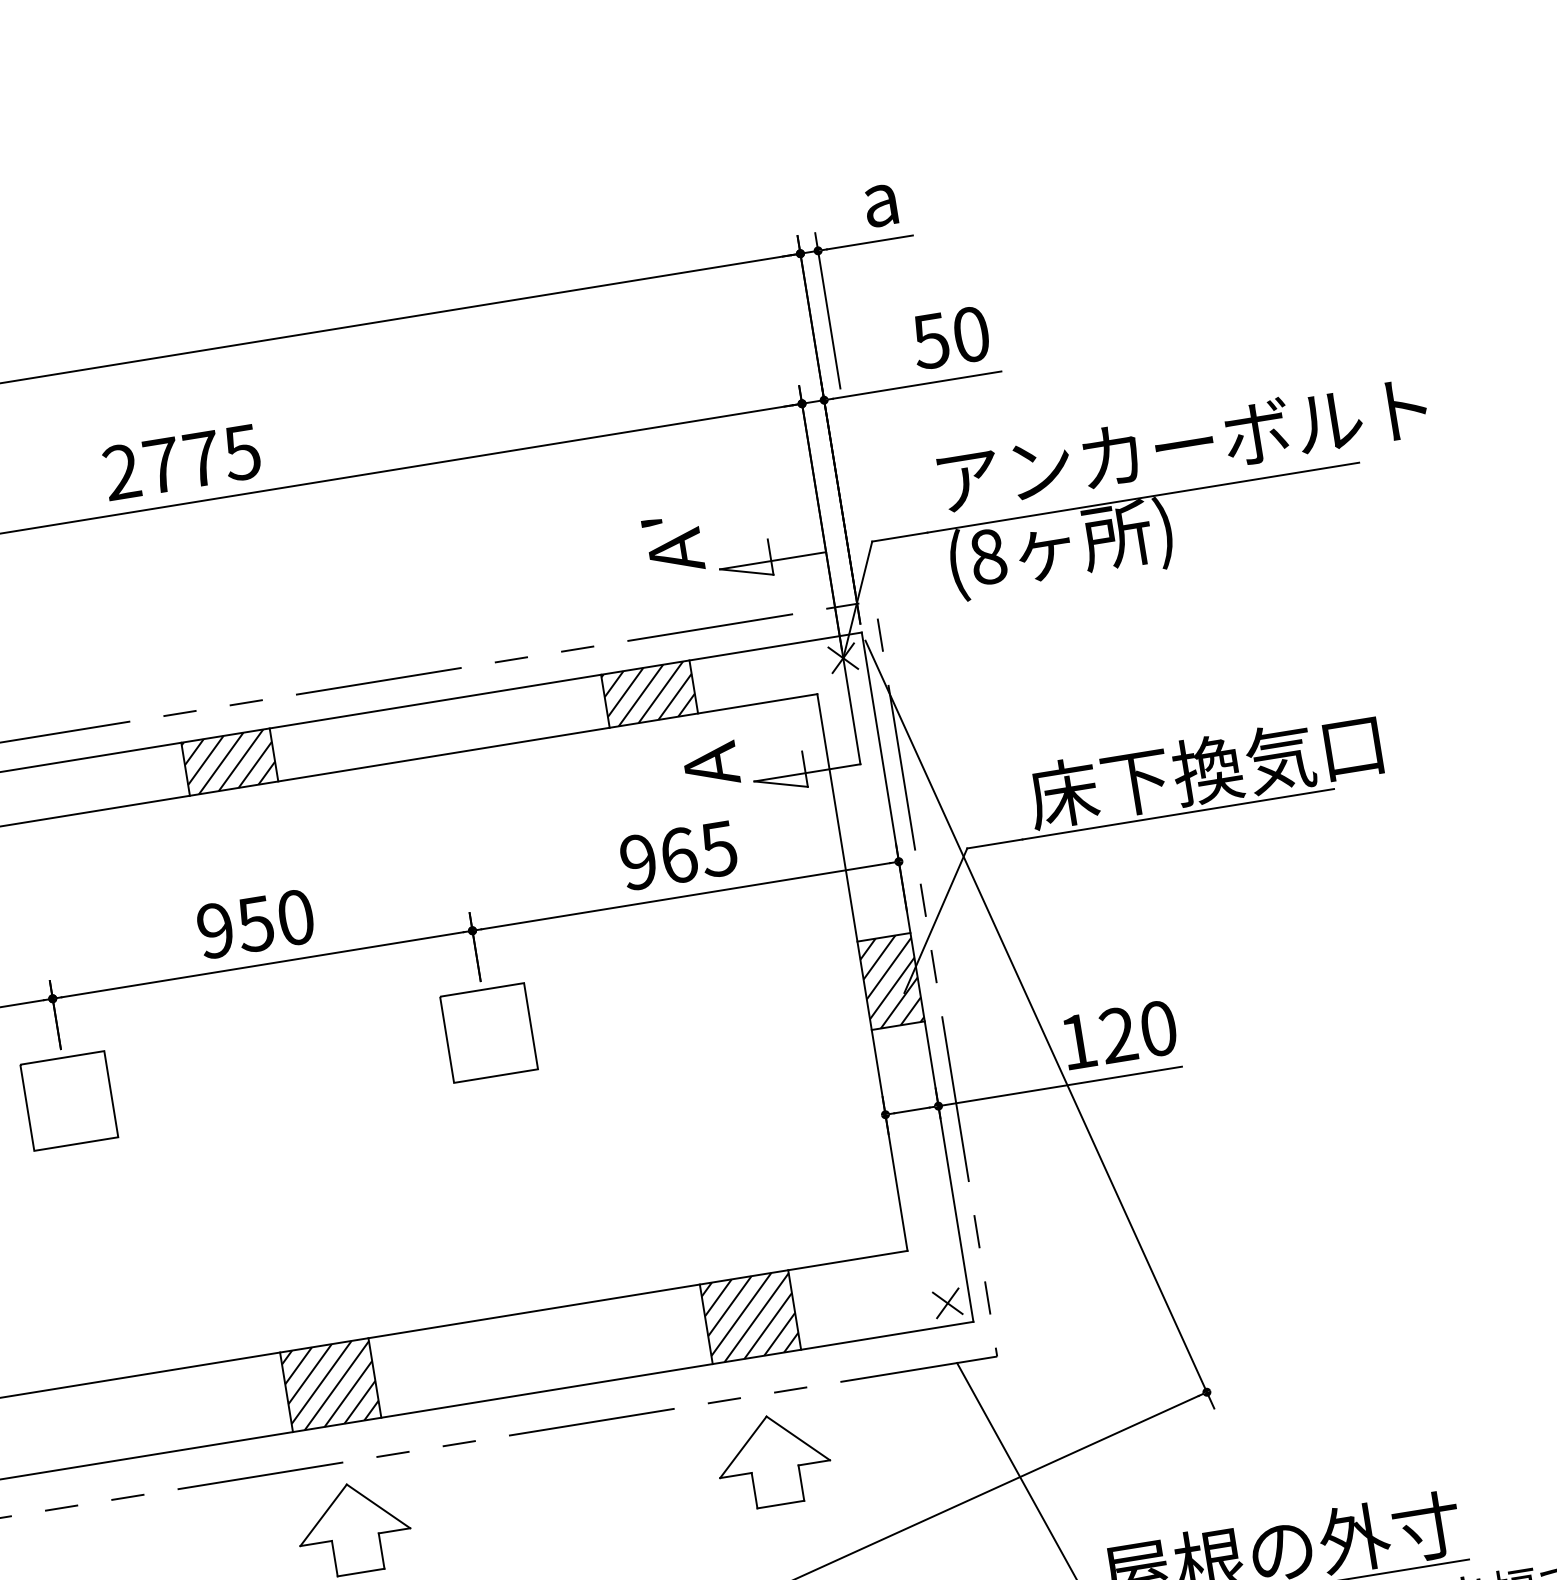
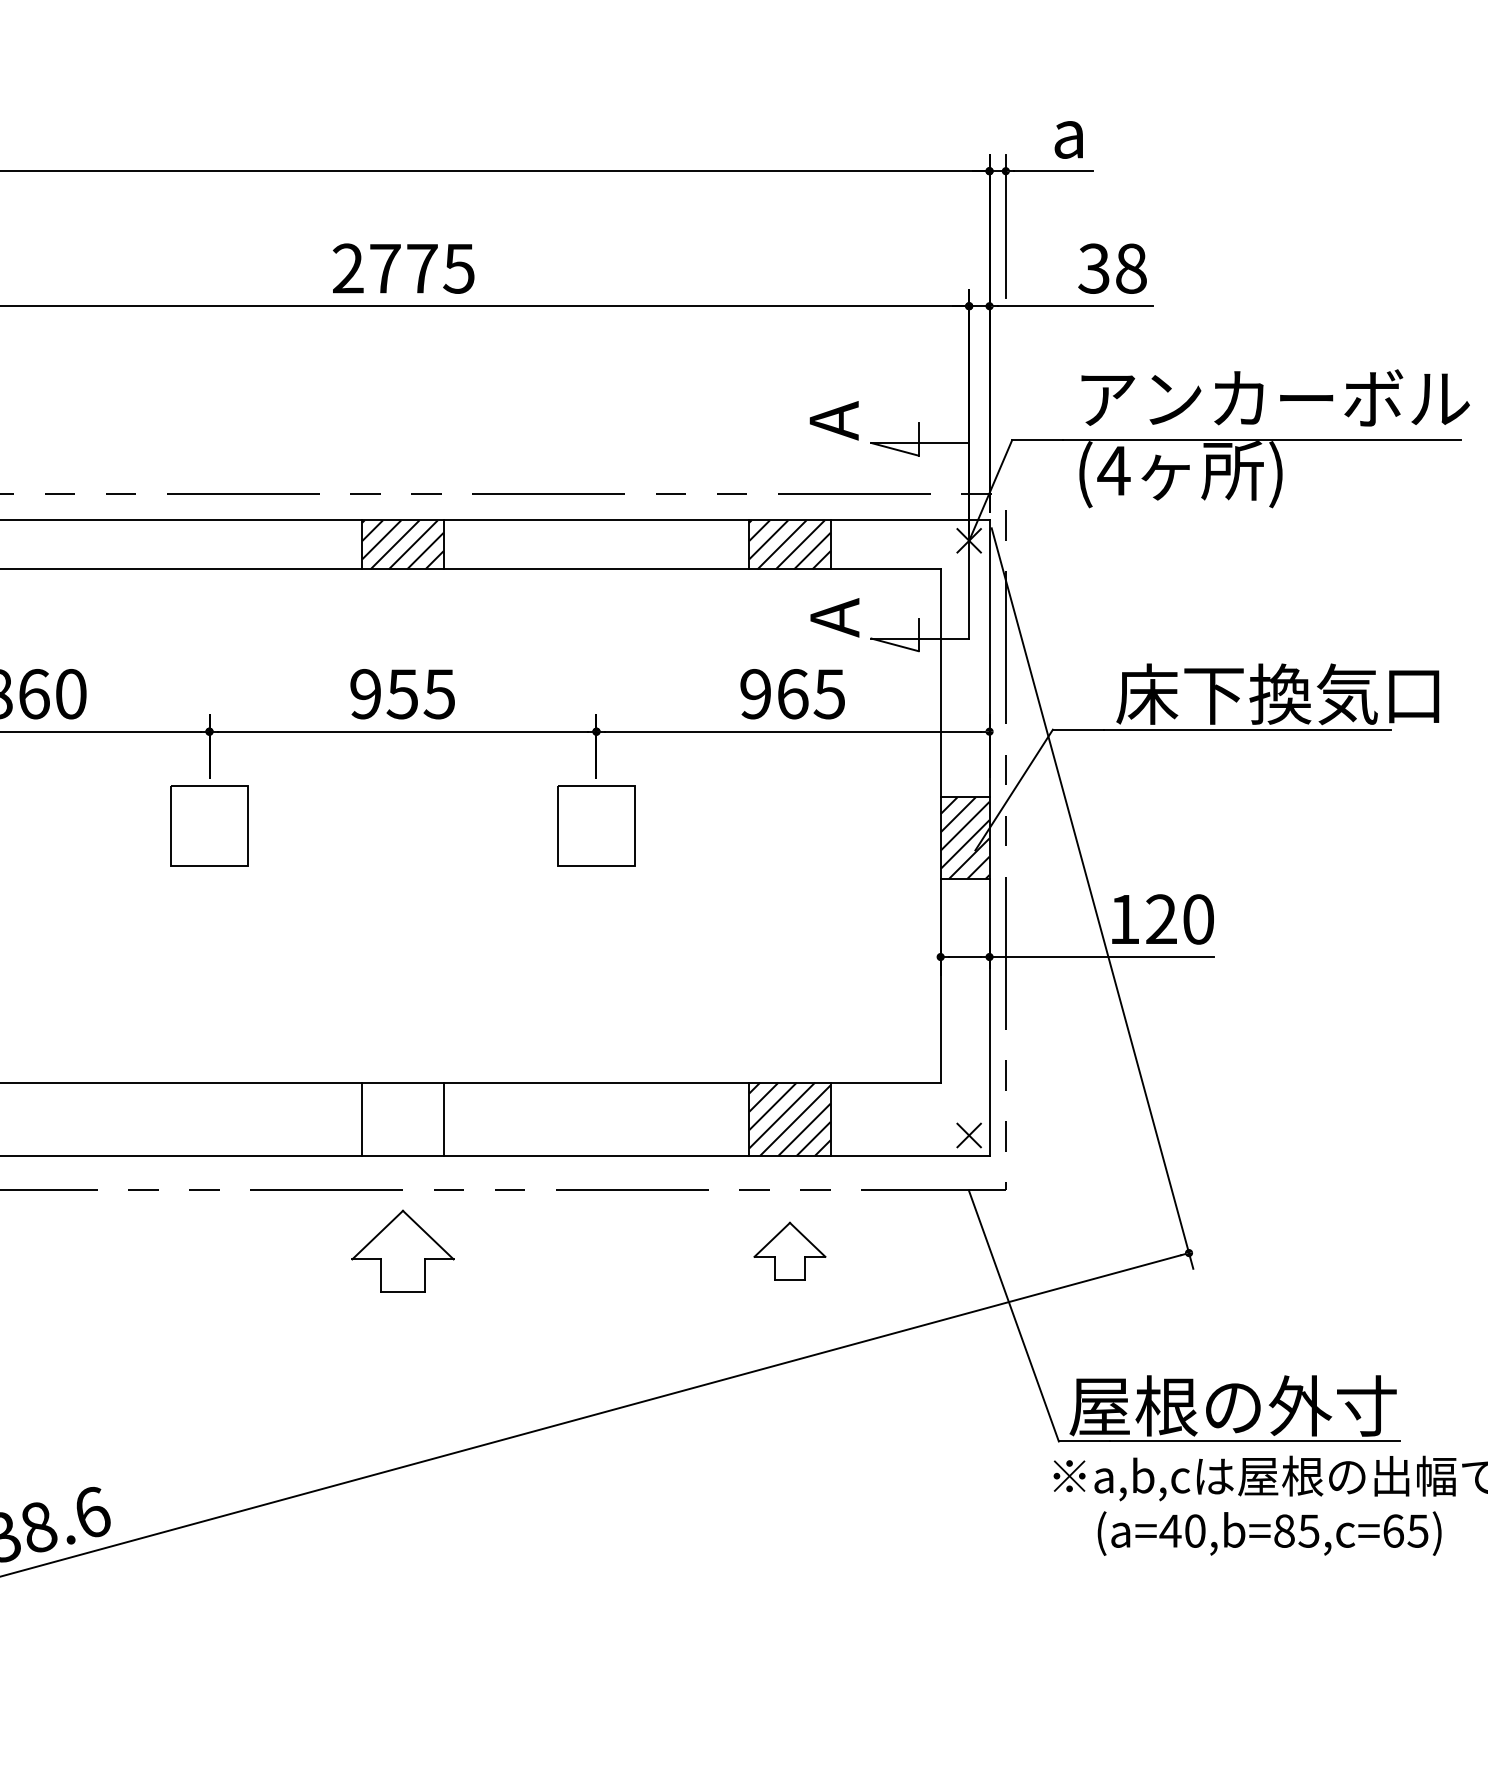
text: (950, 337) -> (1112, 268), 50 -> 38
text: (651, 523) -> (816, 391), A' -> A
text: (987, 556) -> (1113, 470), (8 -> (4
text: (295, 918) -> (439, 694), 950 -> 955
hatch: (330, 1384) -> (402, 1118), removed
part: (773, 1459) -> (789, 1250), size x0.7

